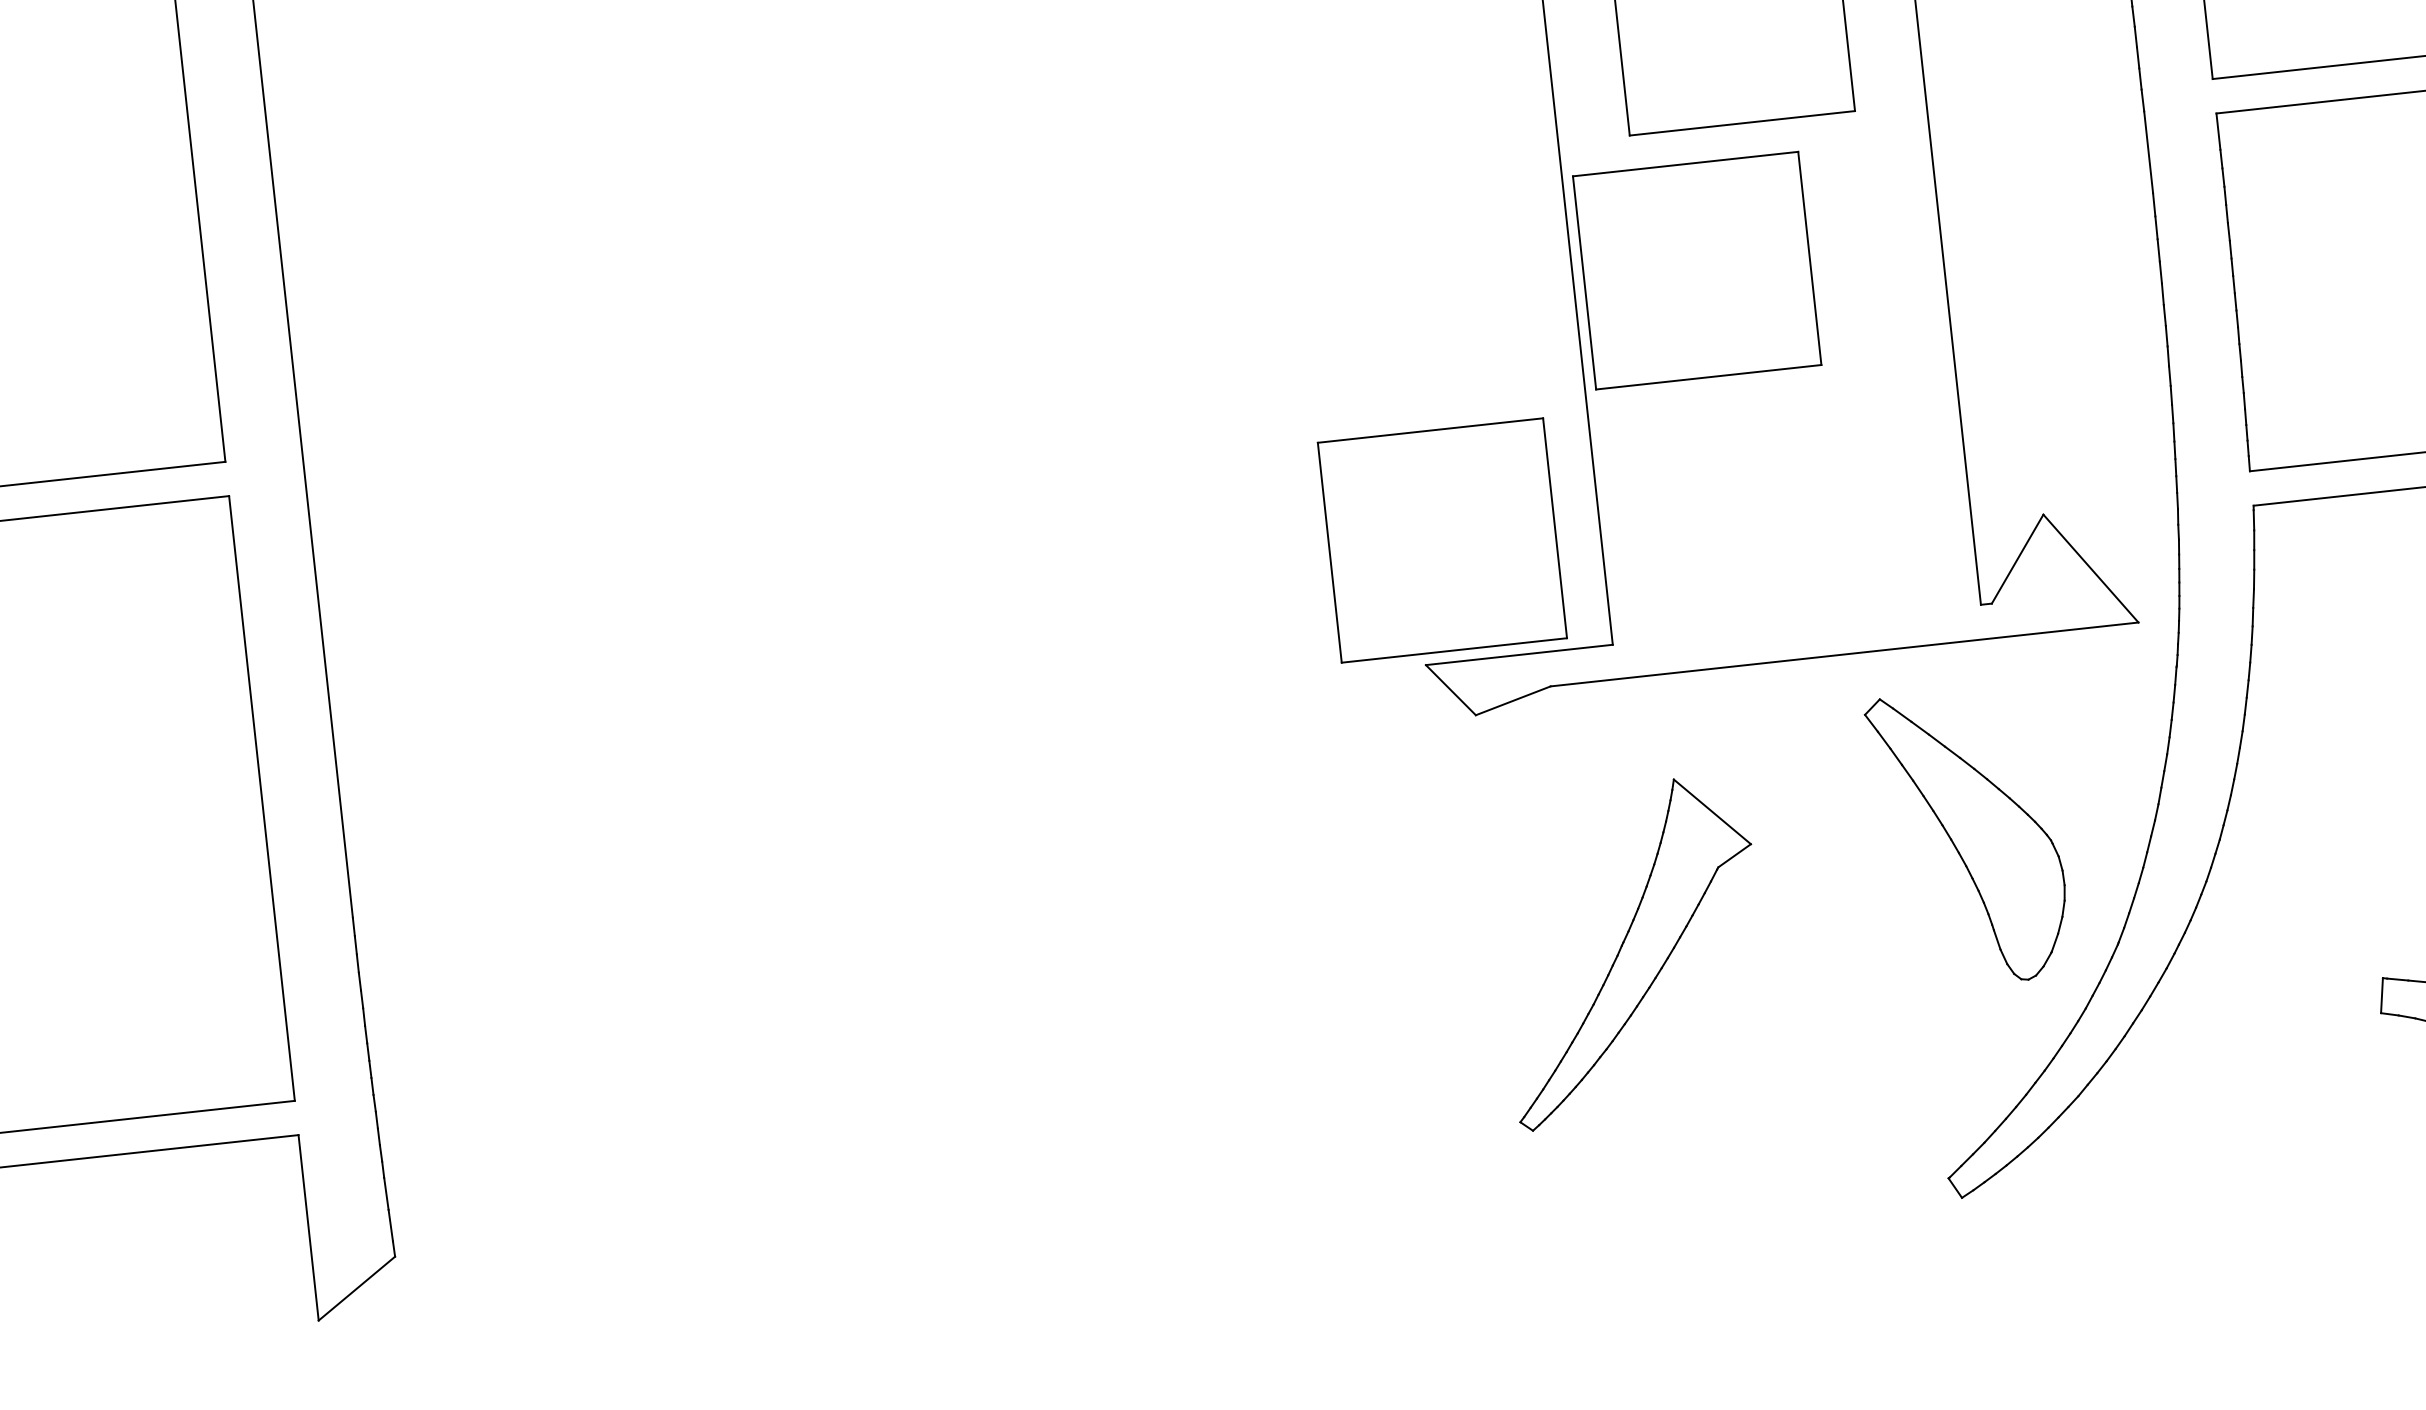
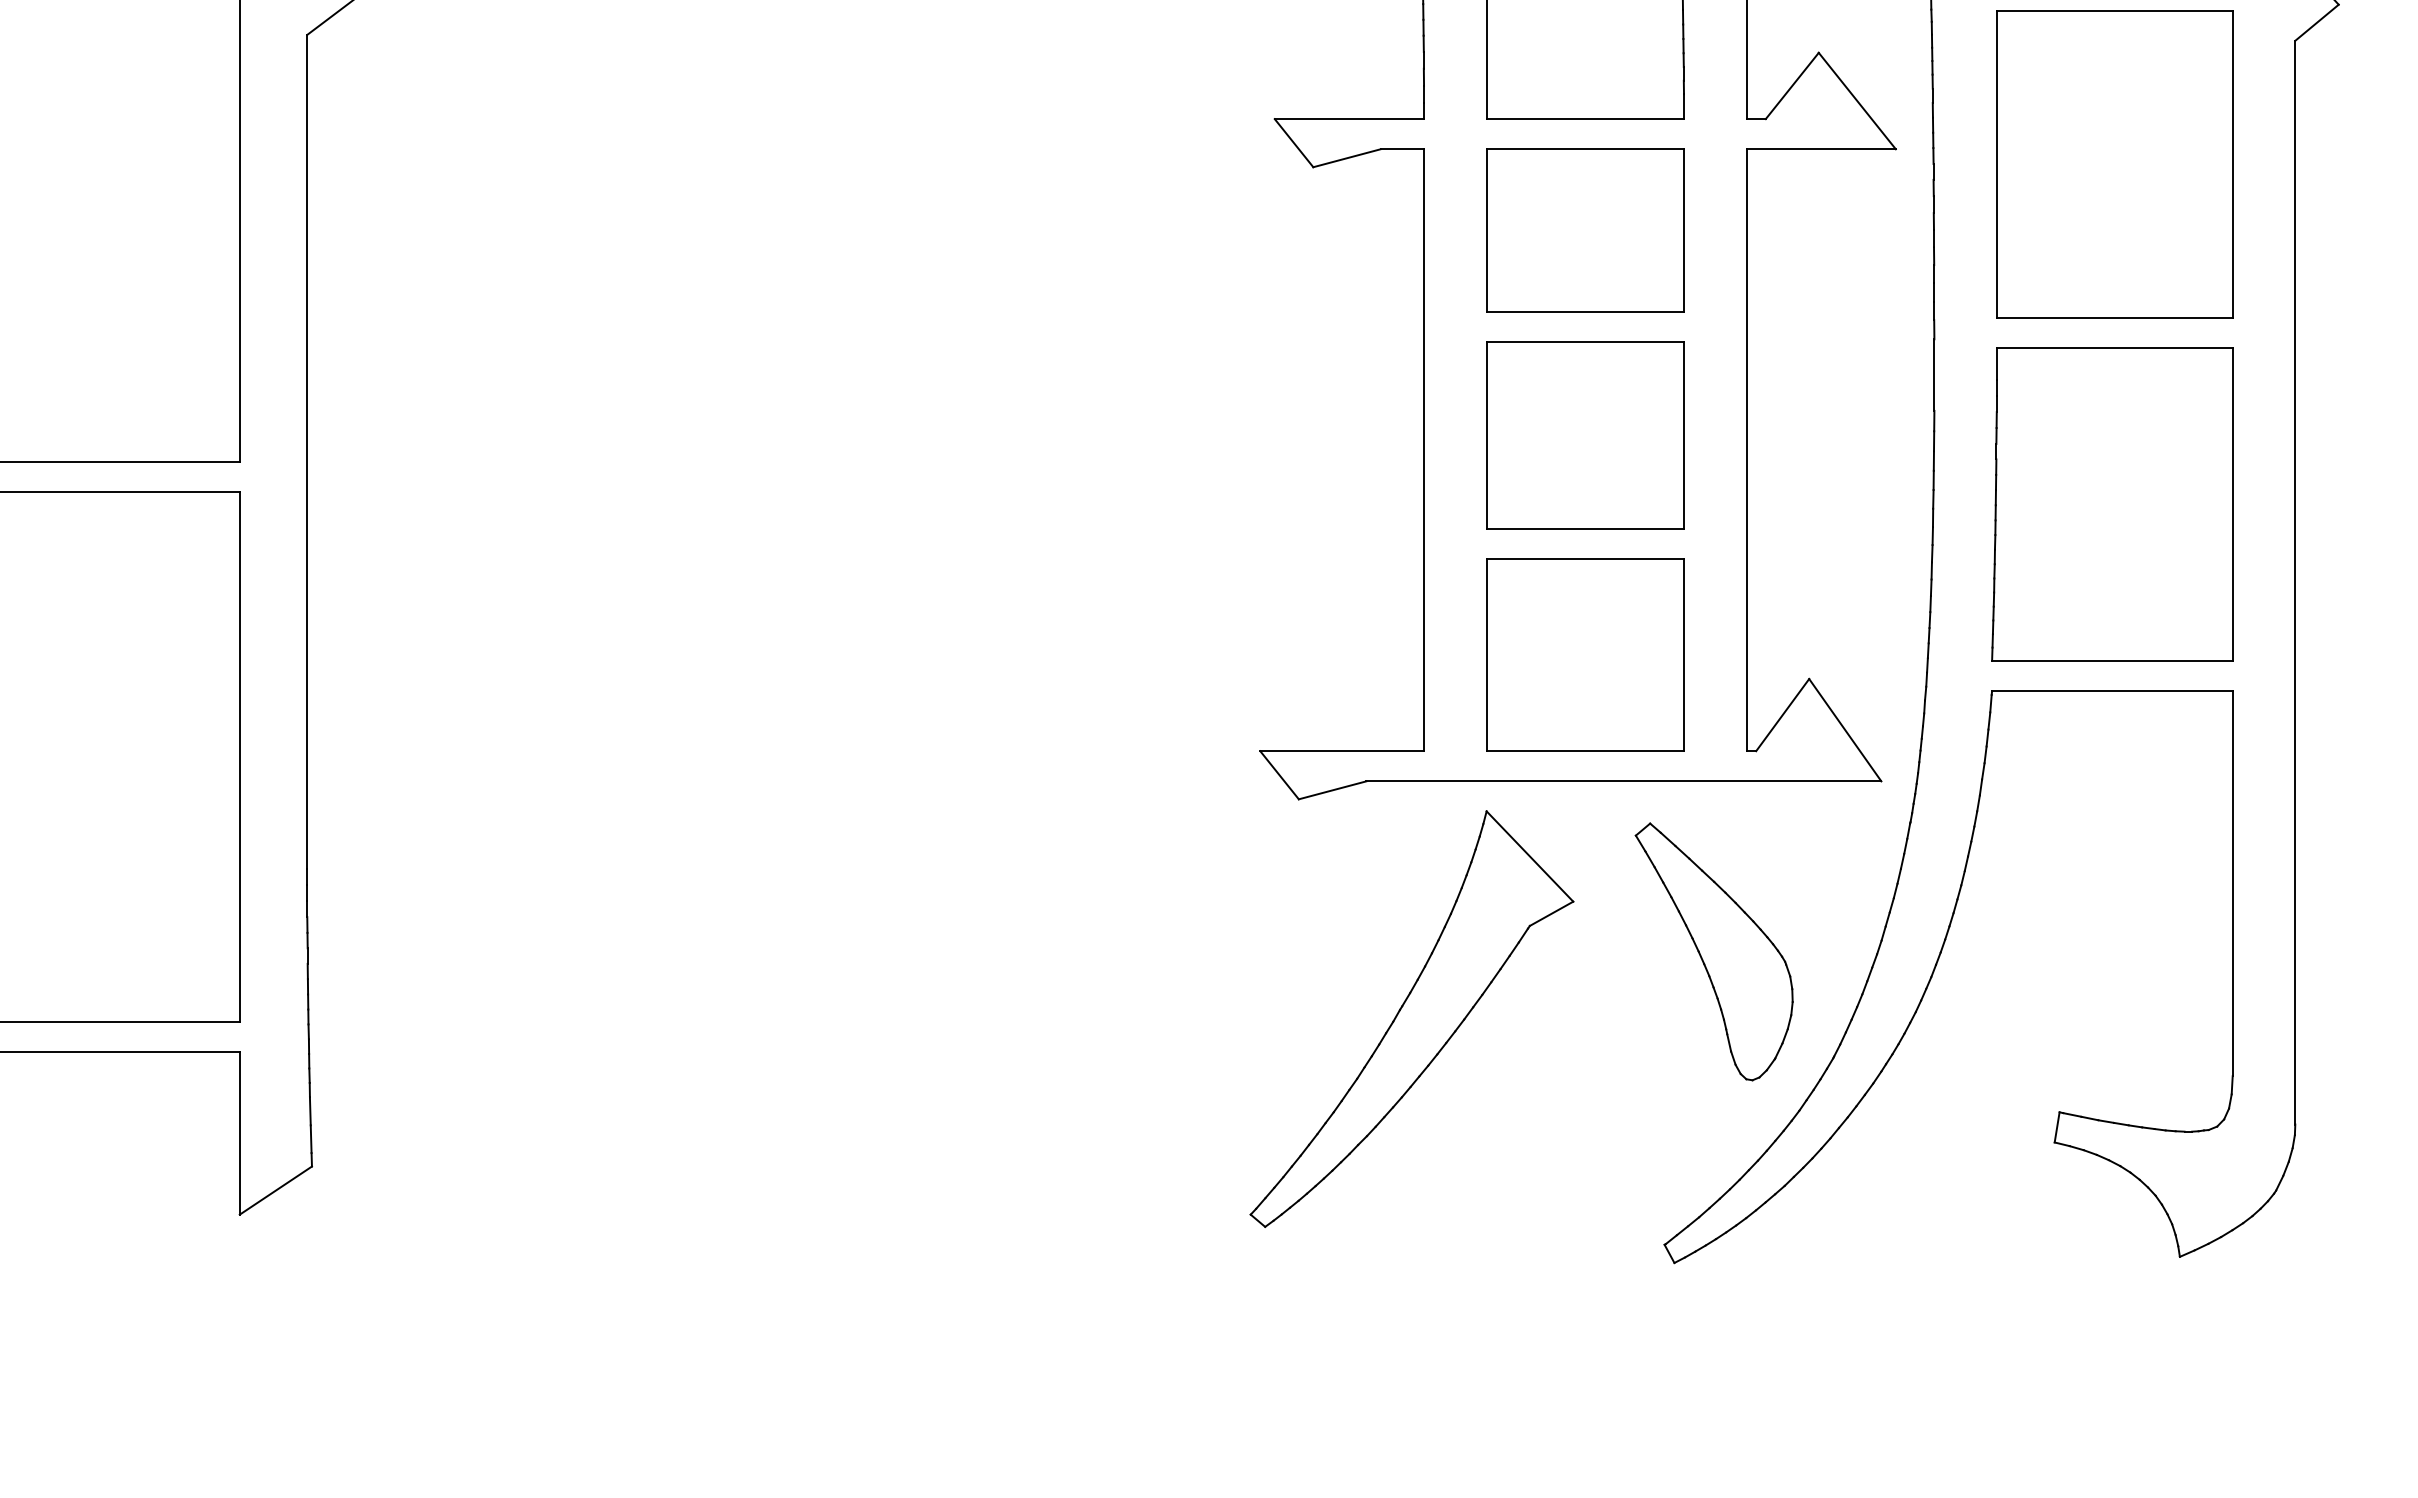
part: (1697, 271) -> (1585, 435), moved
part: (1442, 540) -> (1585, 654), moved
part: (1631, 951) -> (1411, 1018), size x1.43

